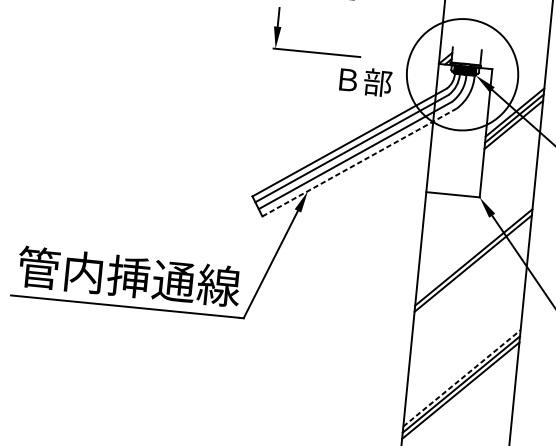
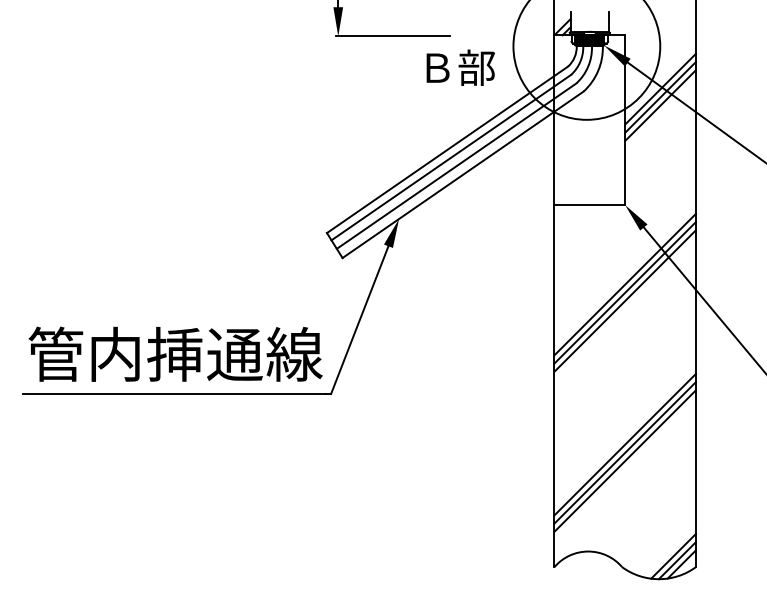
line: (359, 162) -> (463, 174), dashed -> solid
line: (472, 269) -> (624, 300), added
line: (462, 378) -> (625, 444), dashed -> solid

